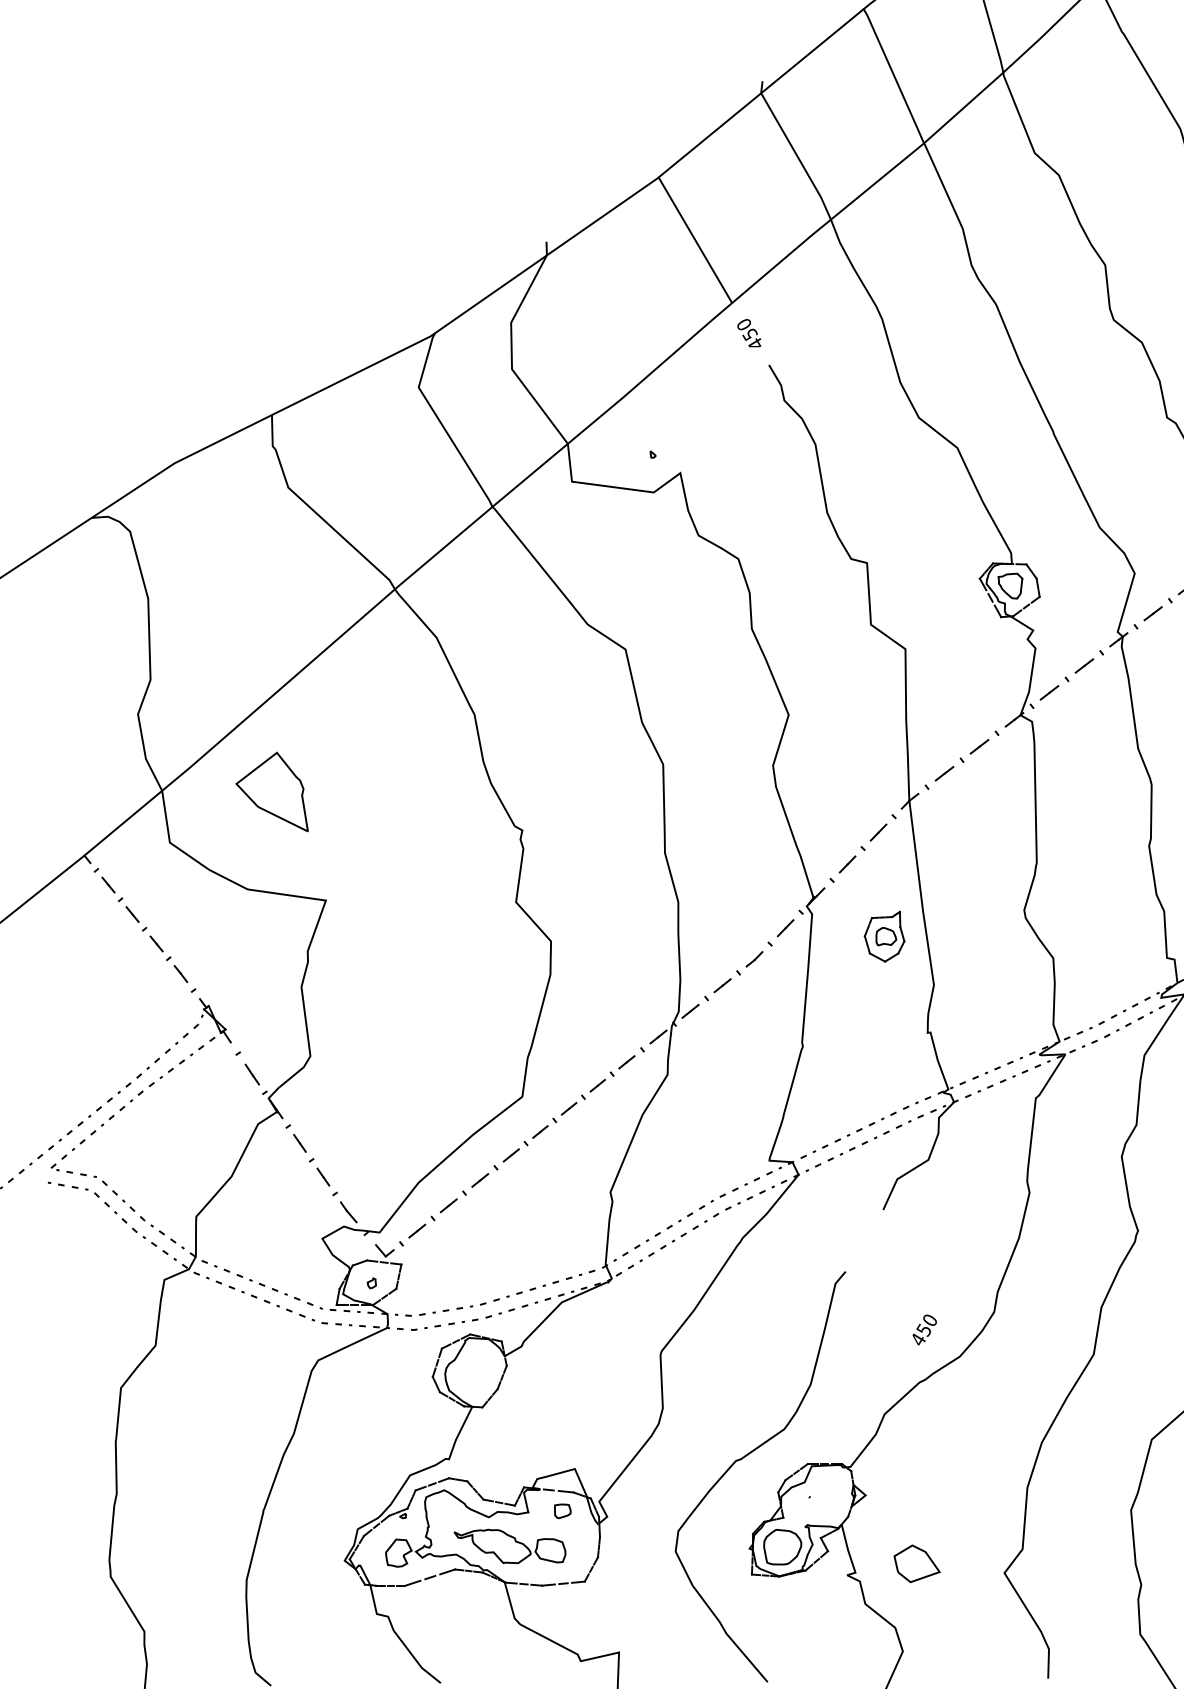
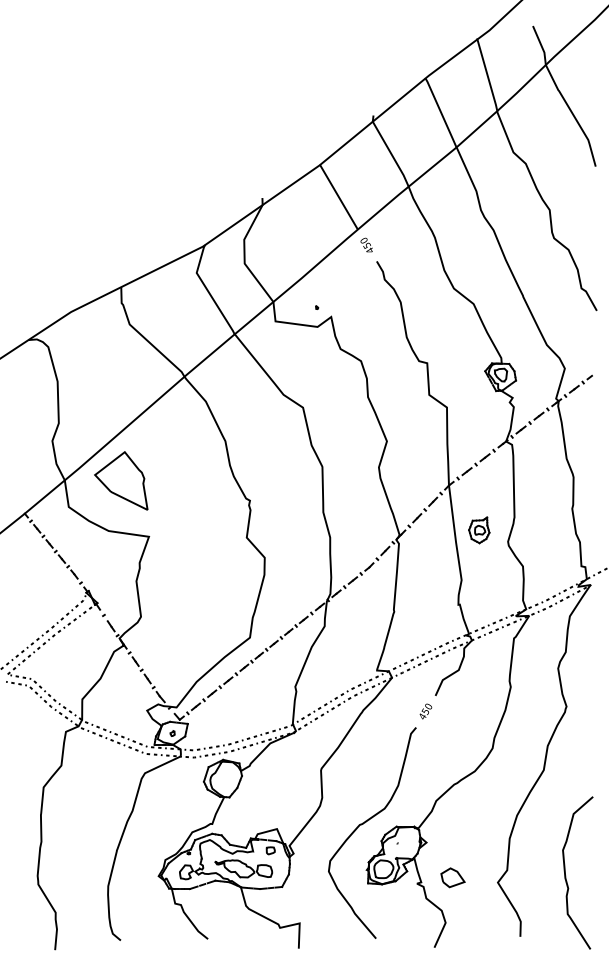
part: (272, 791) -> (121, 480), size x1.43
part: (885, 936) -> (479, 530), moved
text: (923, 1329) -> (425, 711), moved

